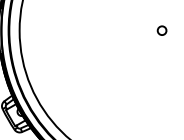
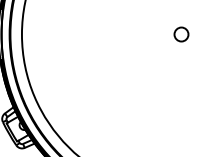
circle: (162, 30) -> (181, 34), size x1.43

